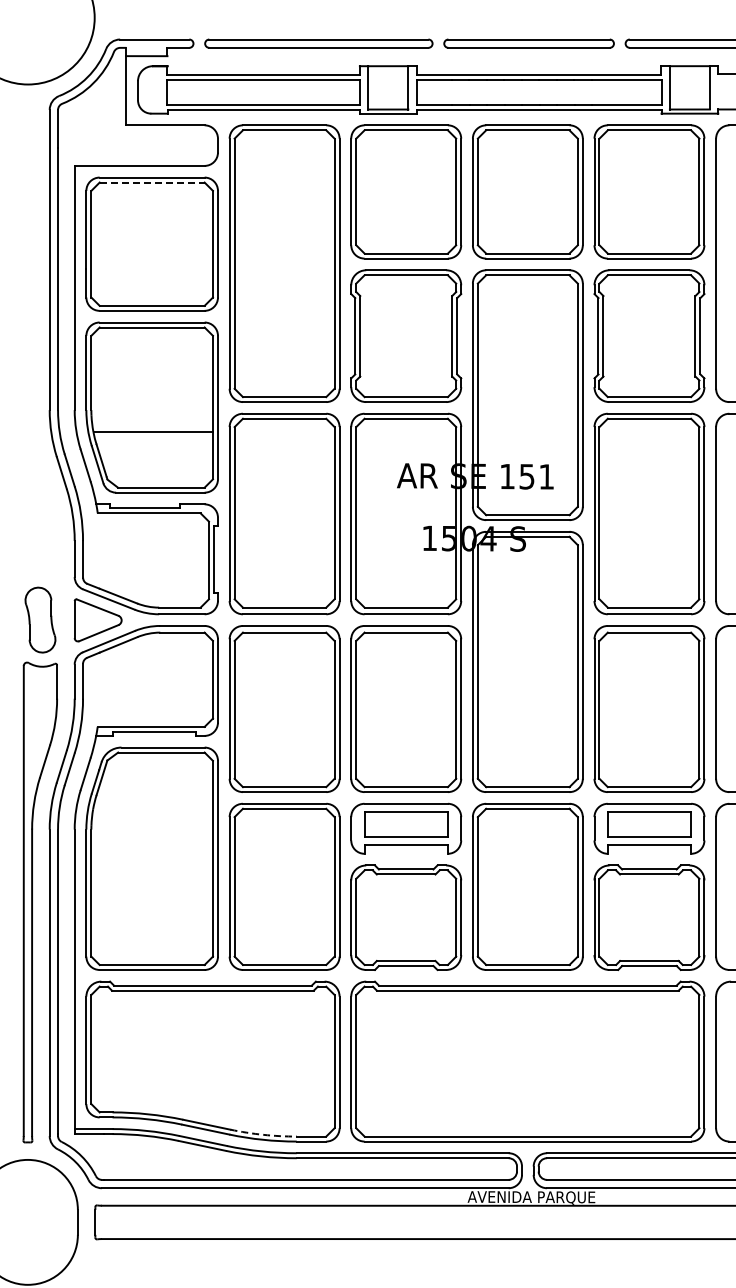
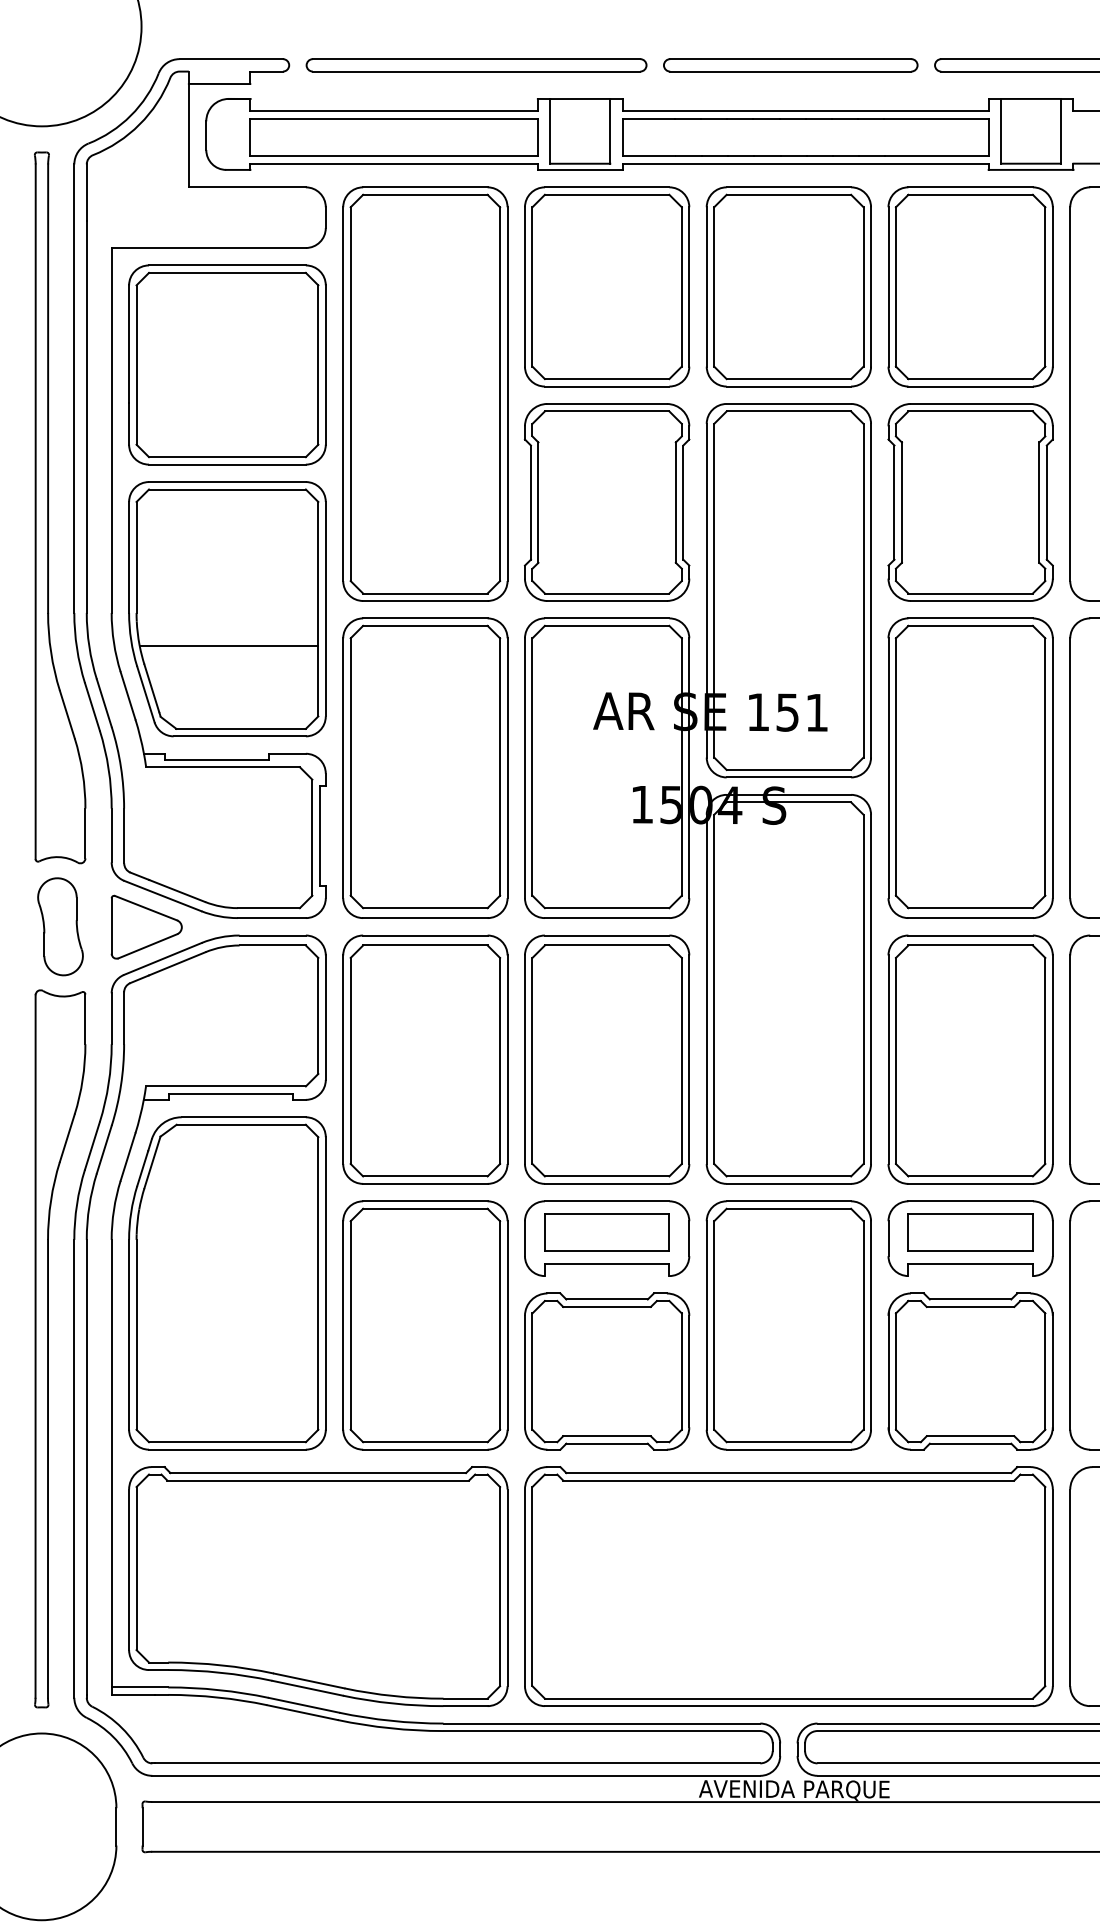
line: (152, 182) -> (227, 272), dashed -> solid
part: (39, 339) -> (59, 507), added
arc: (263, 1134) -> (393, 1695), dashed -> solid

